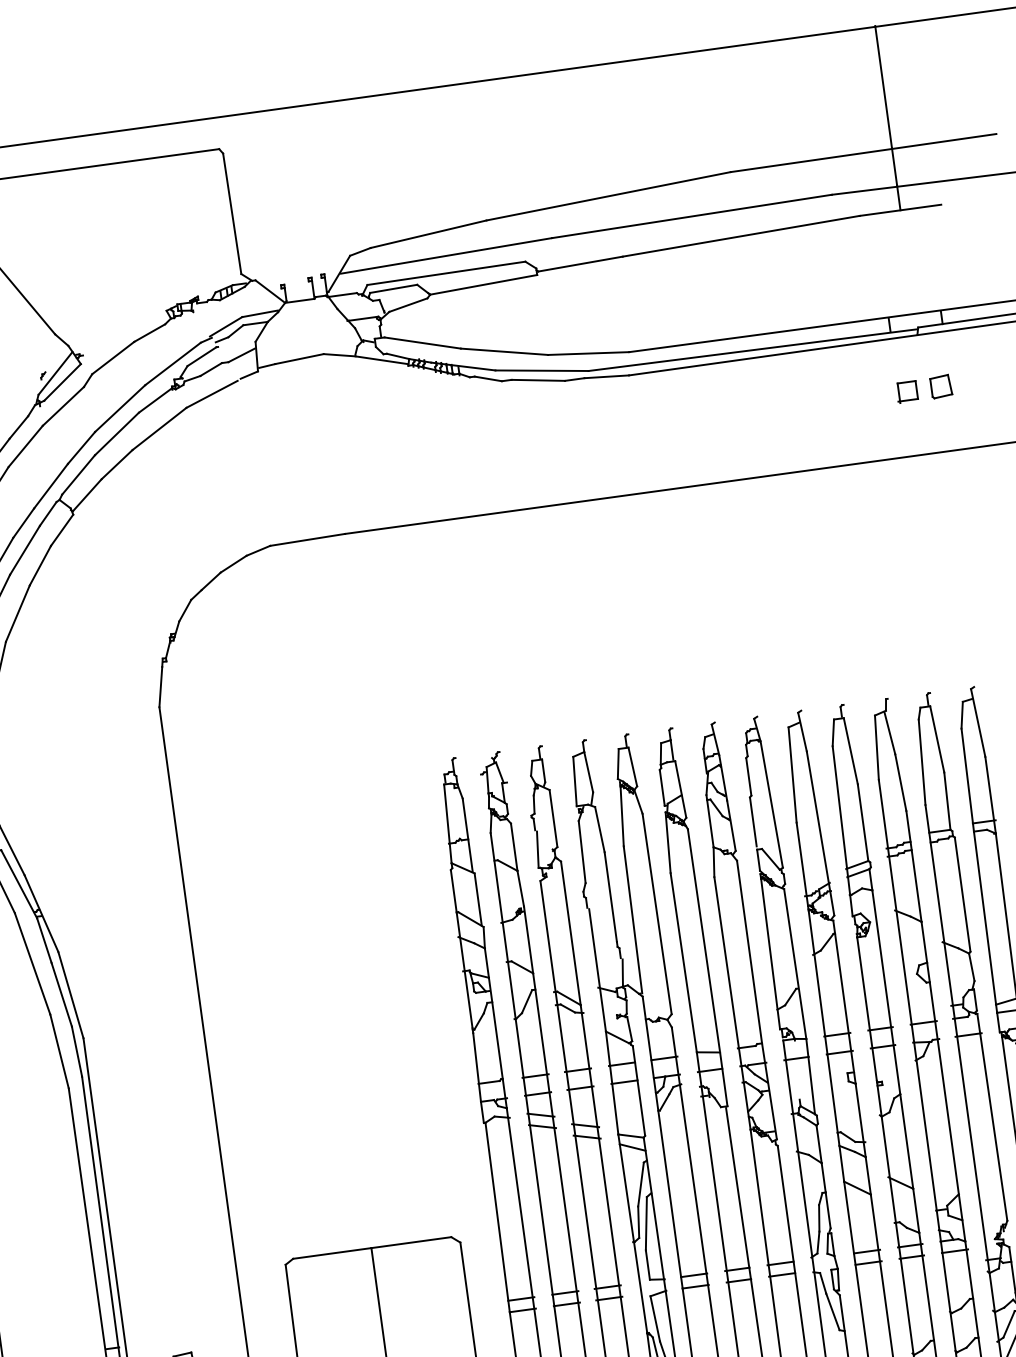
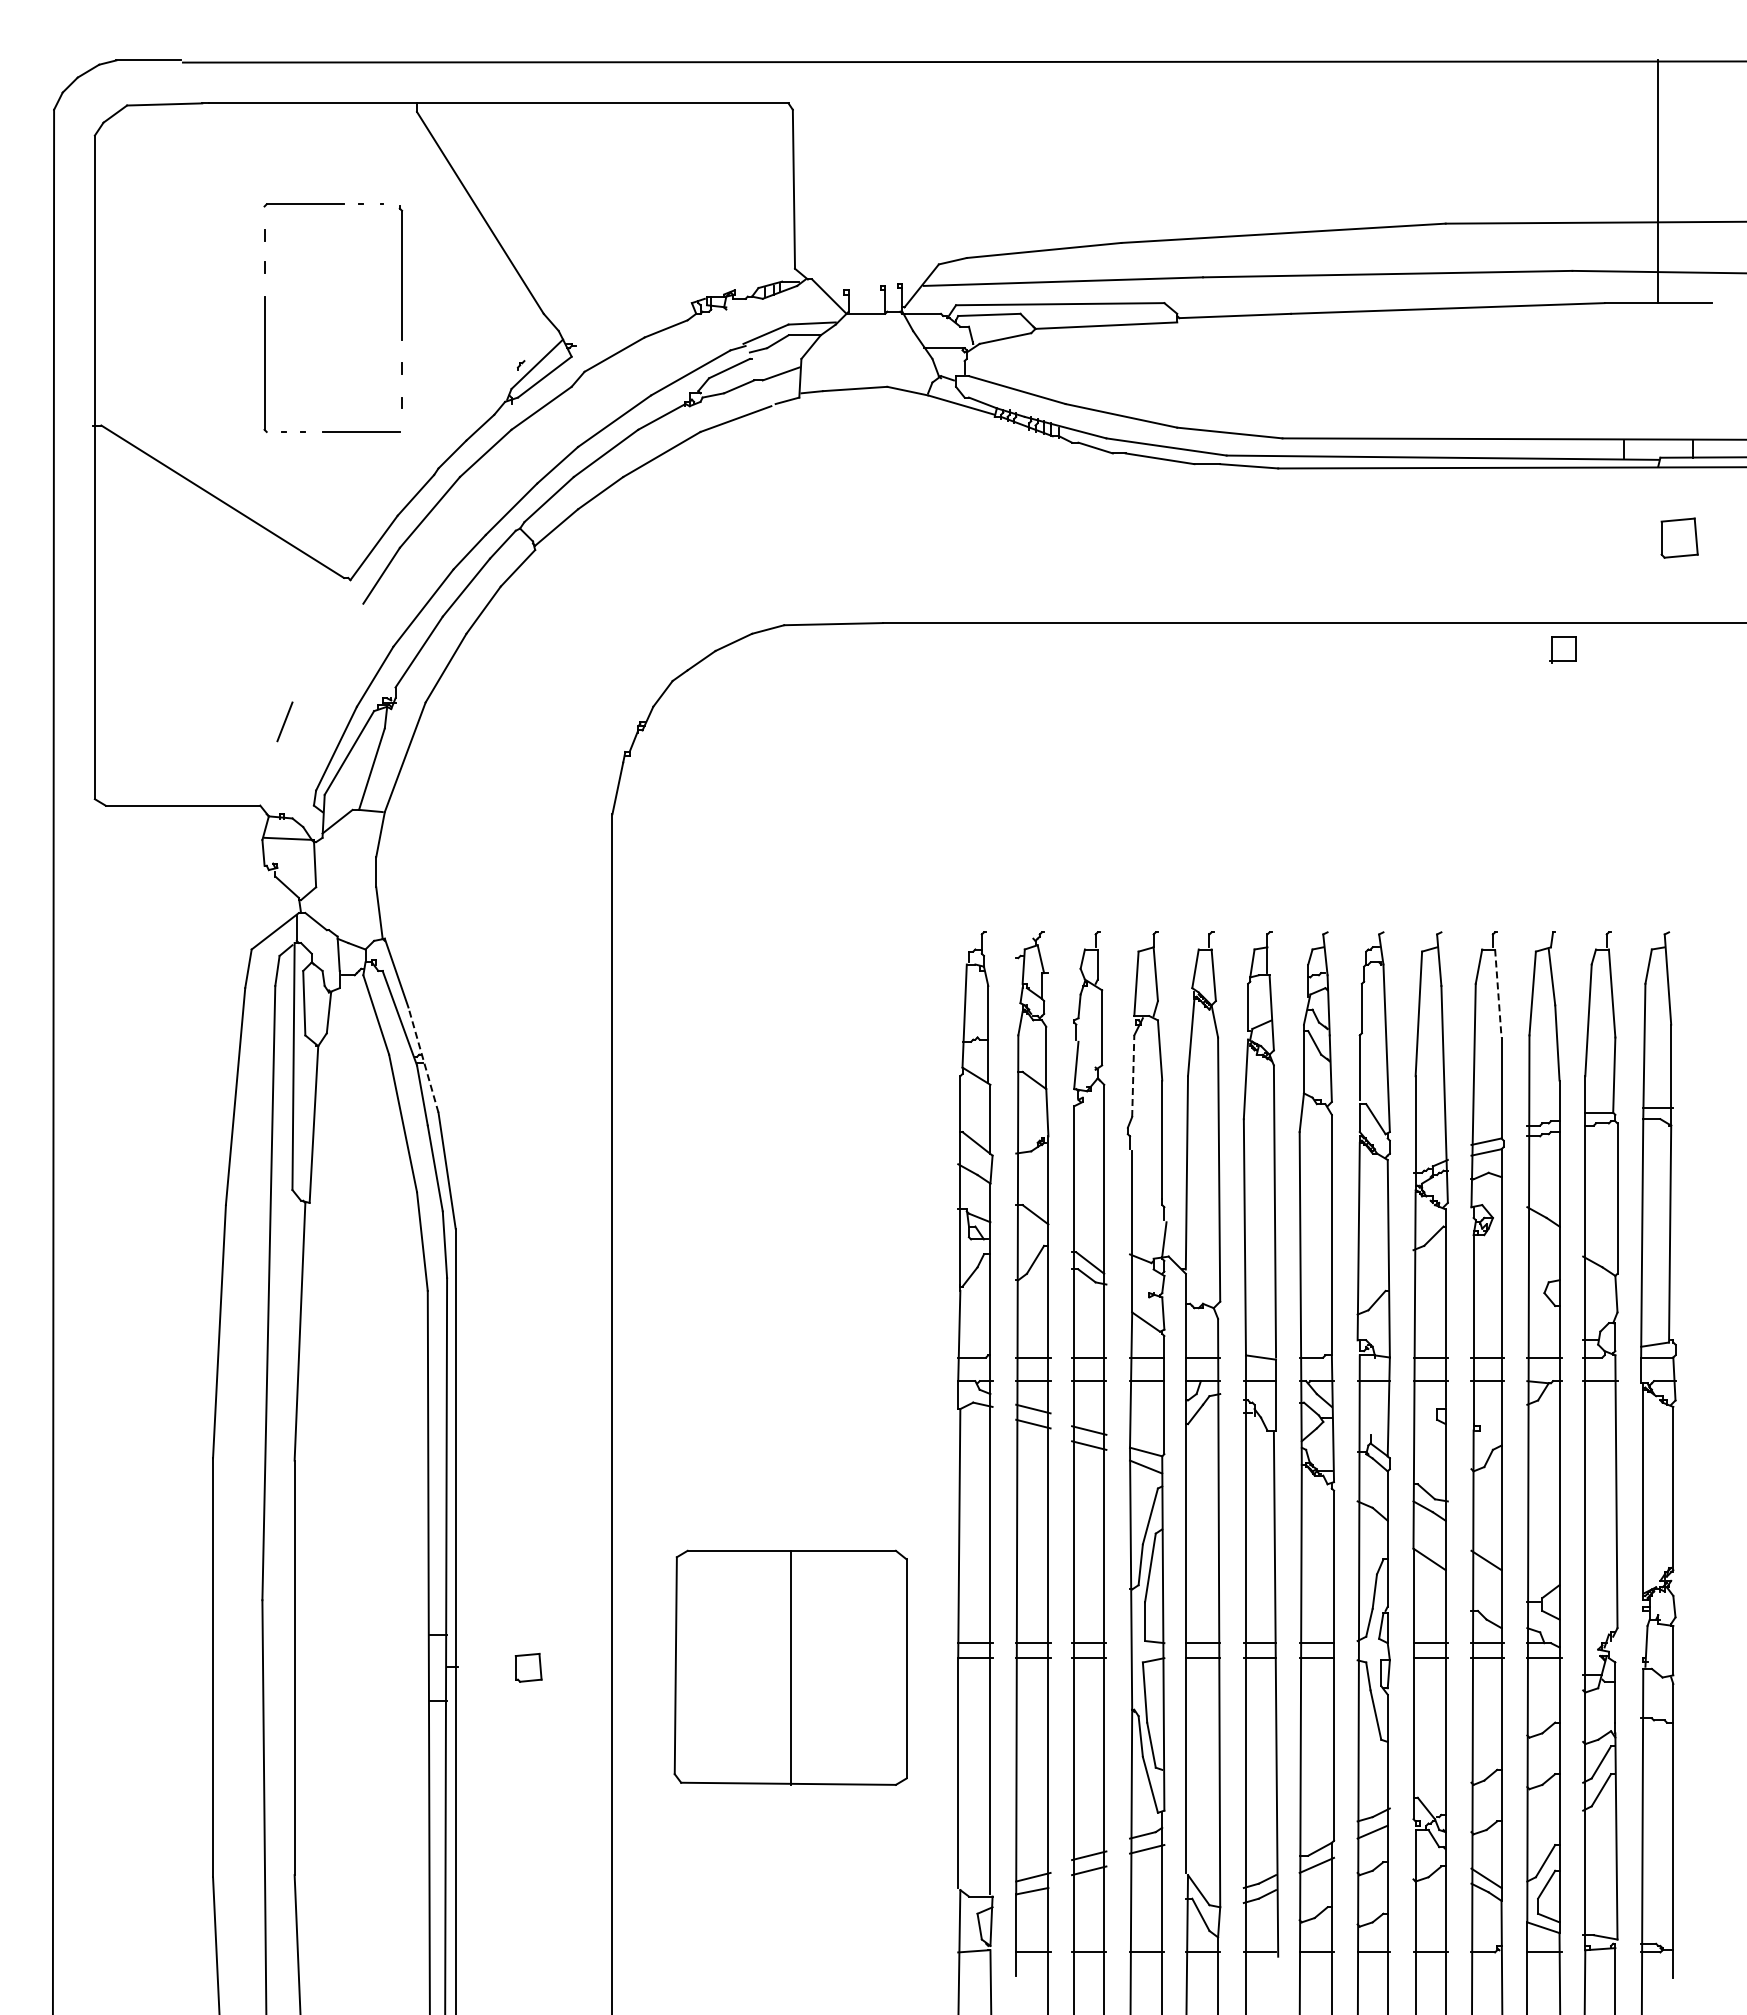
part: (941, 386) -> (1679, 538), size x1.4
part: (906, 391) -> (1562, 649), moved
line: (851, 751) -> (1498, 994), solid -> dashed
line: (582, 852) -> (1133, 1076), solid -> dashed
line: (41, 913) -> (423, 1060), solid -> dashed

